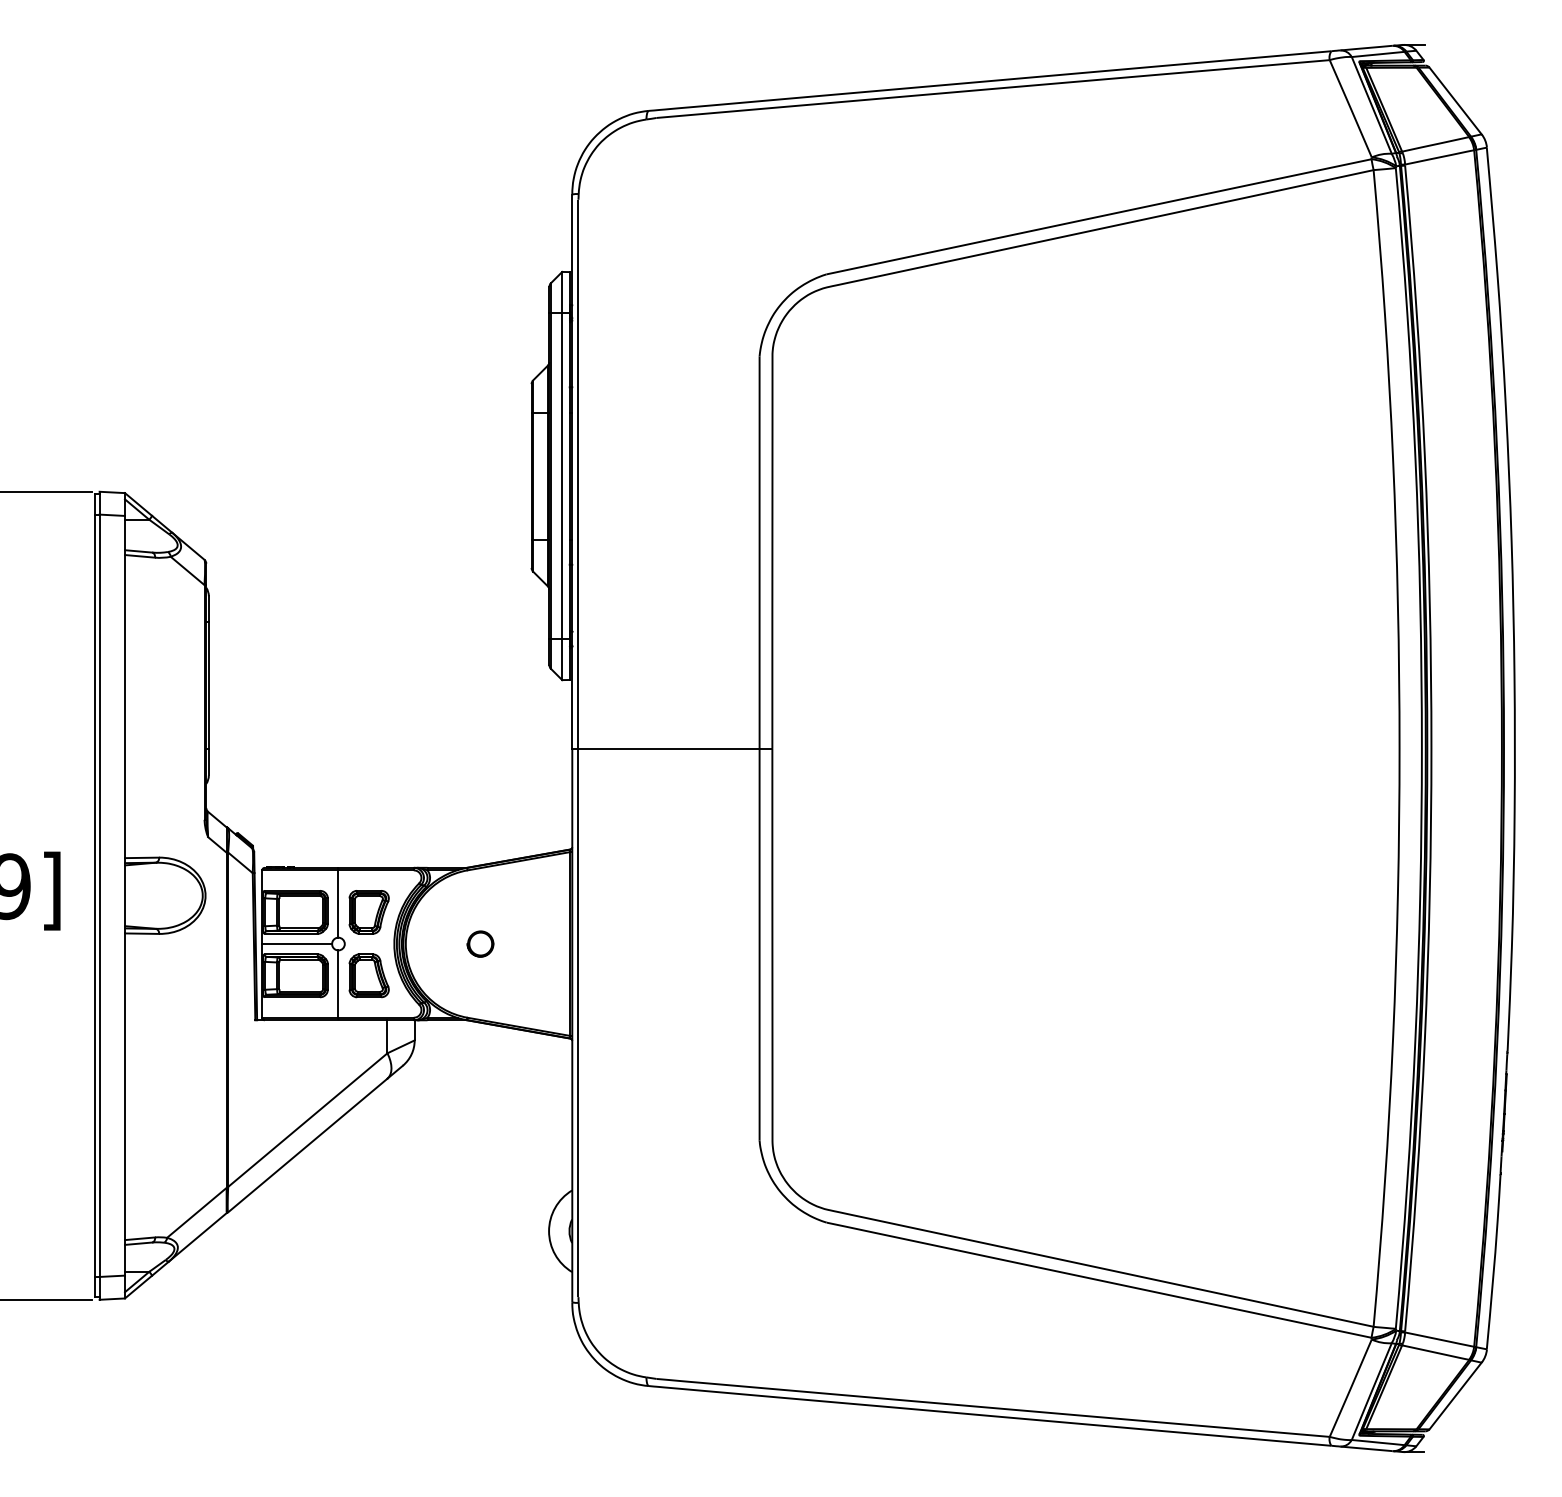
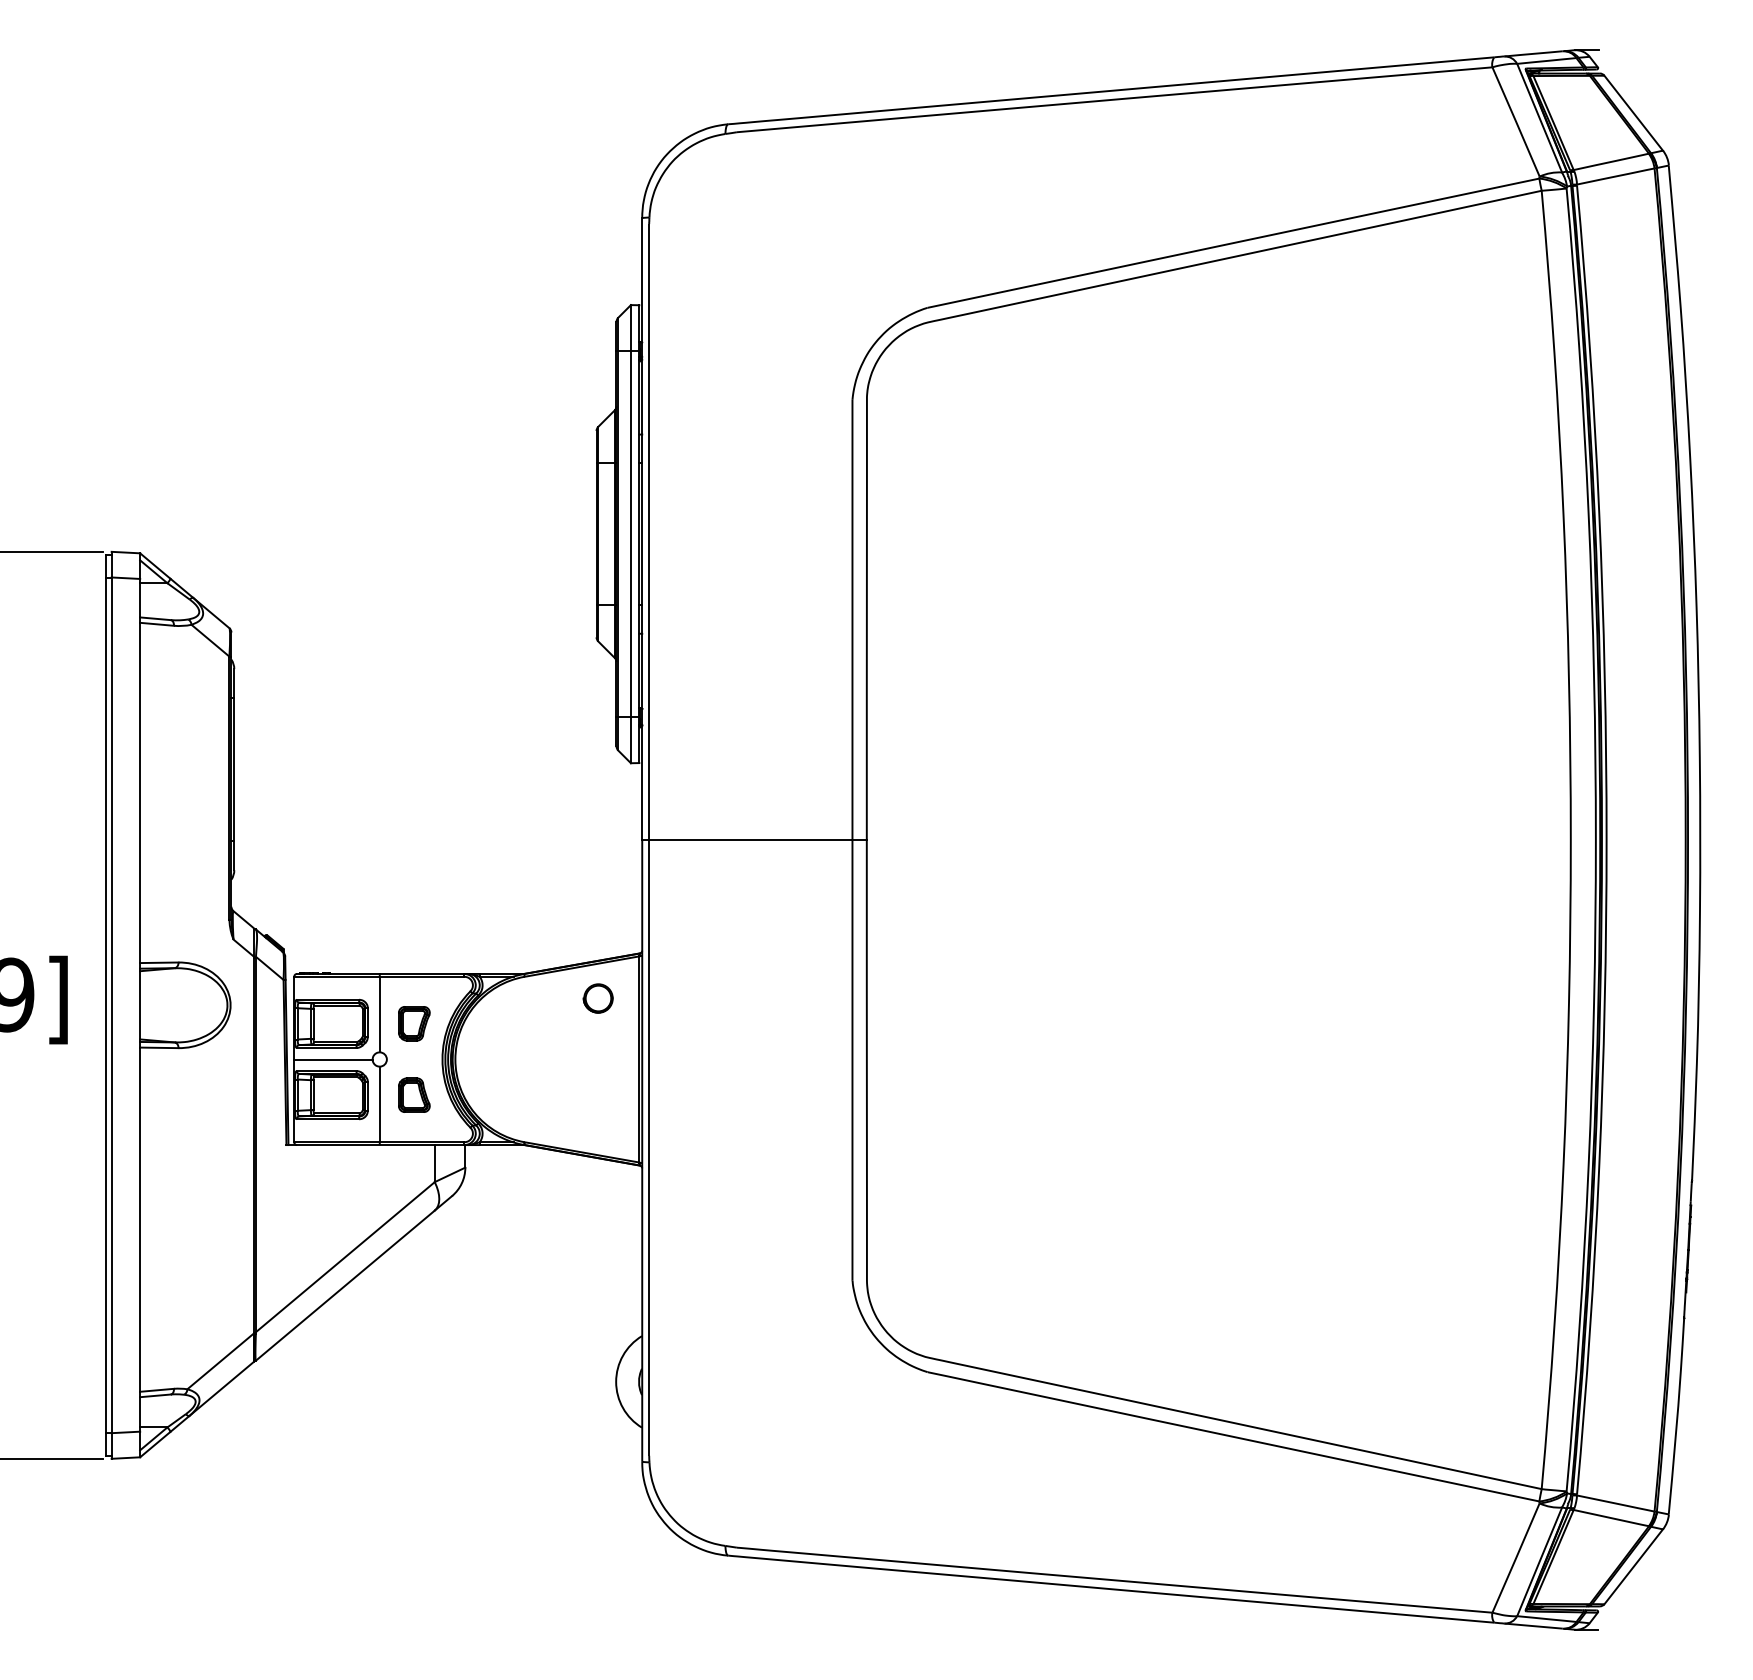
part: (369, 911) -> (414, 1023), size x0.7
part: (479, 944) -> (597, 998), moved
part: (369, 976) -> (414, 1095), size x0.7

